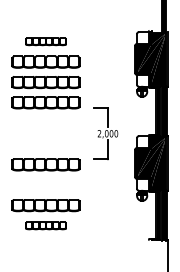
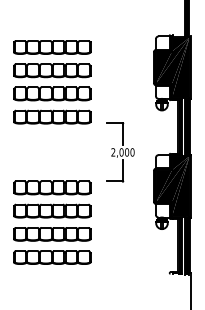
part: (46, 41) -> (52, 47), size x1.67
part: (46, 184) -> (52, 210), added
part: (46, 225) -> (52, 257), size x1.67

